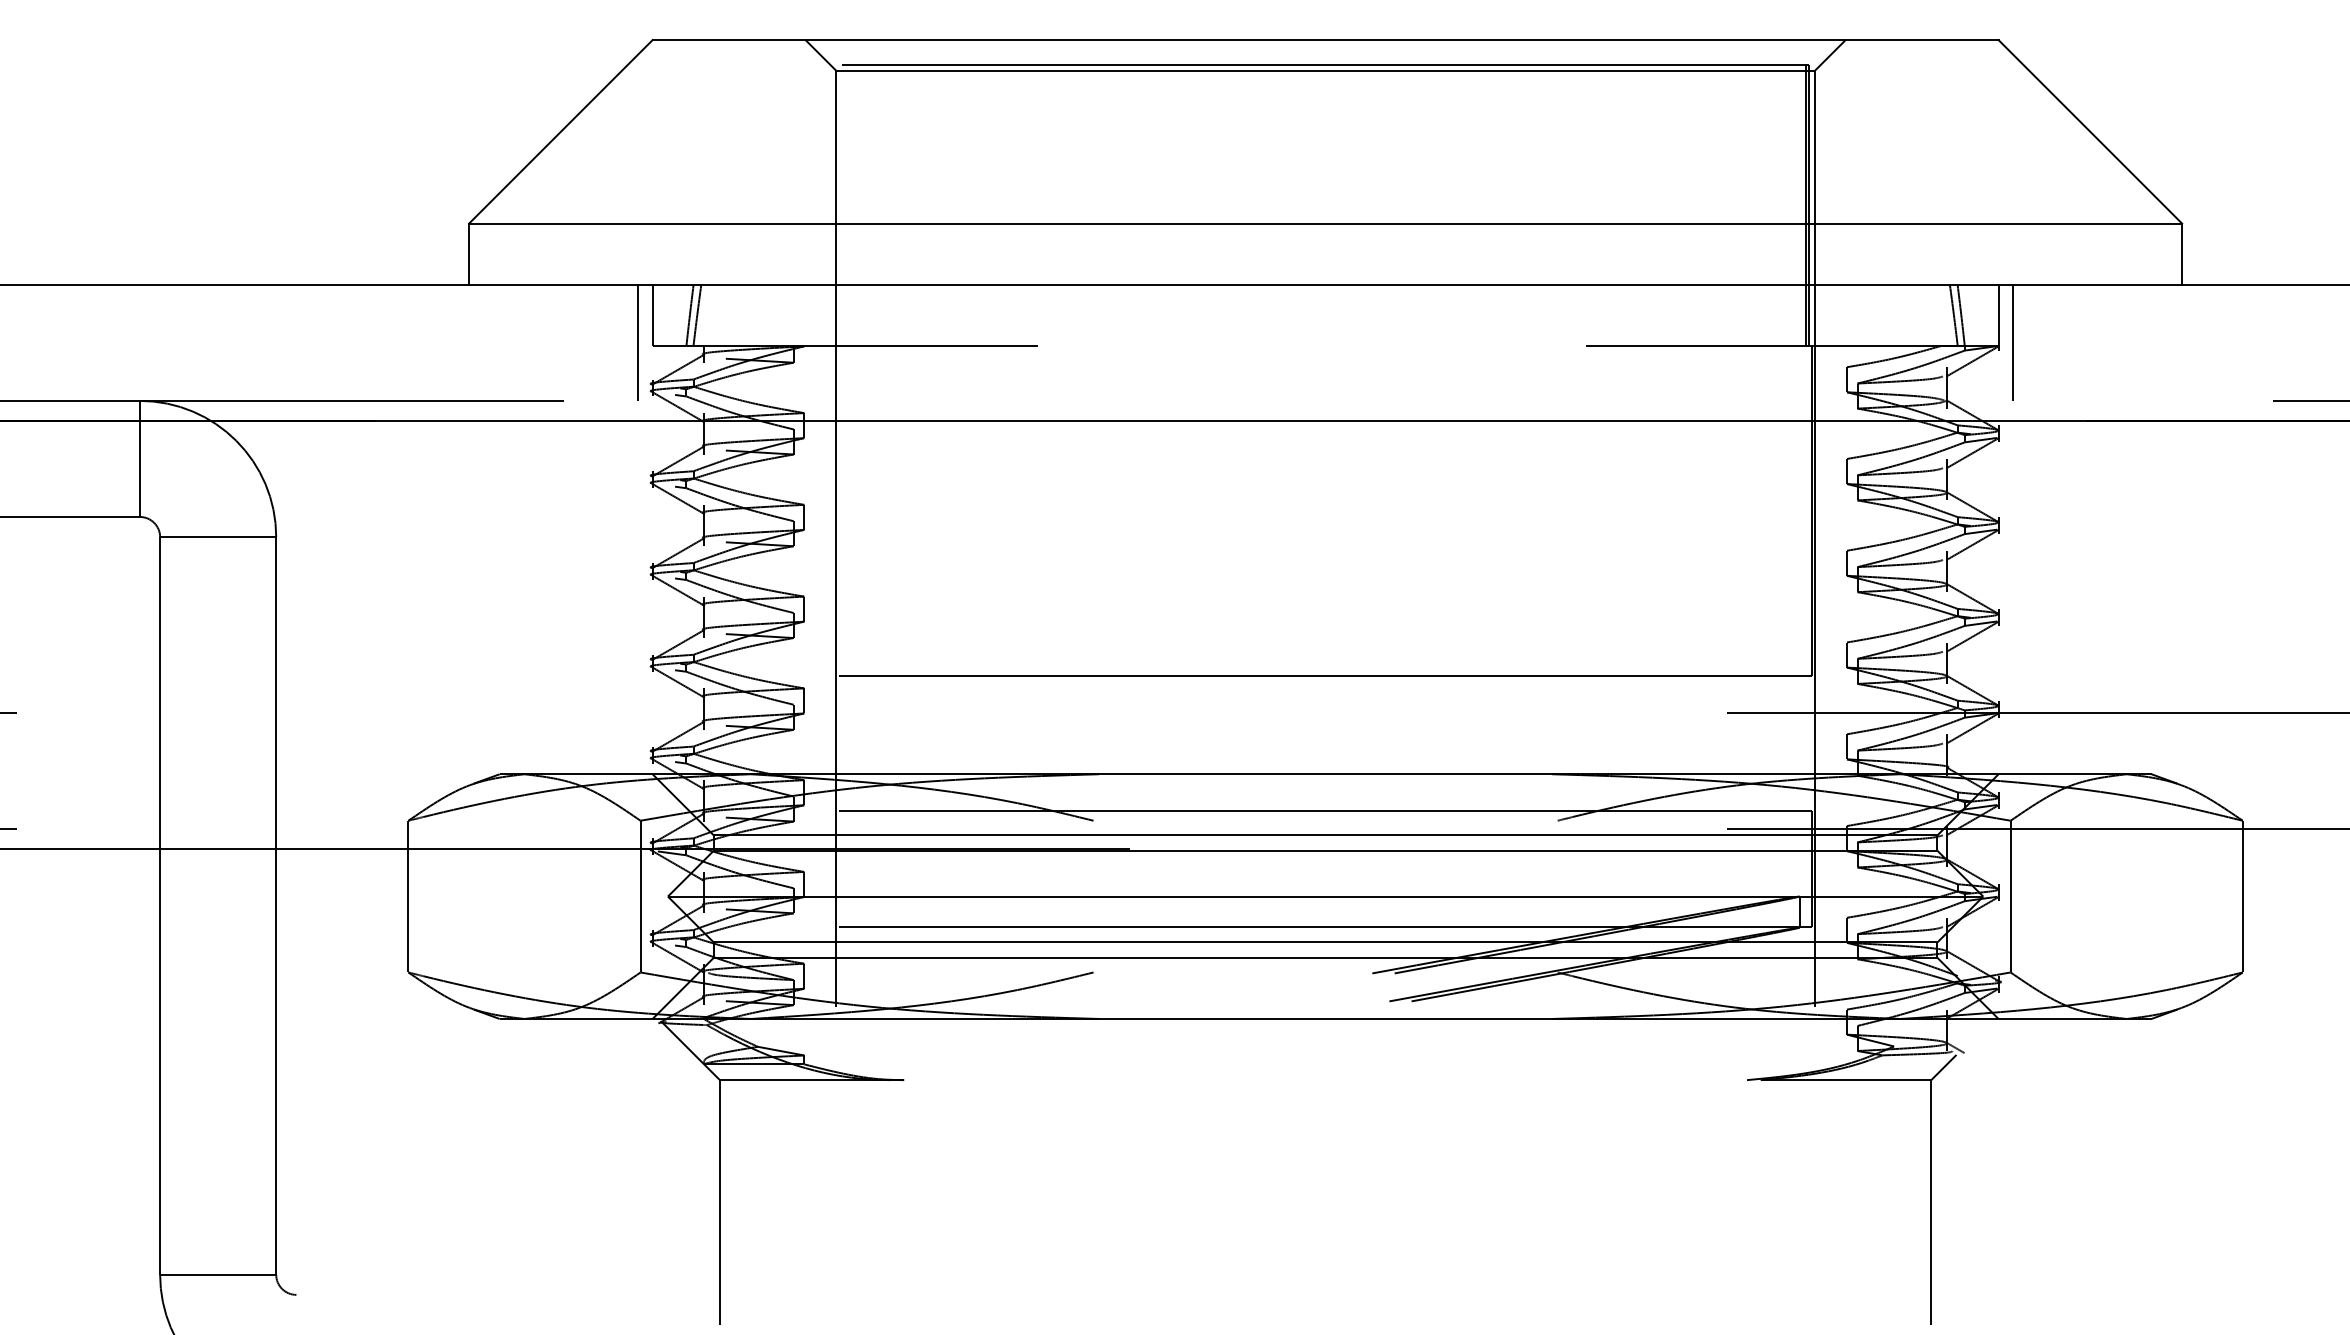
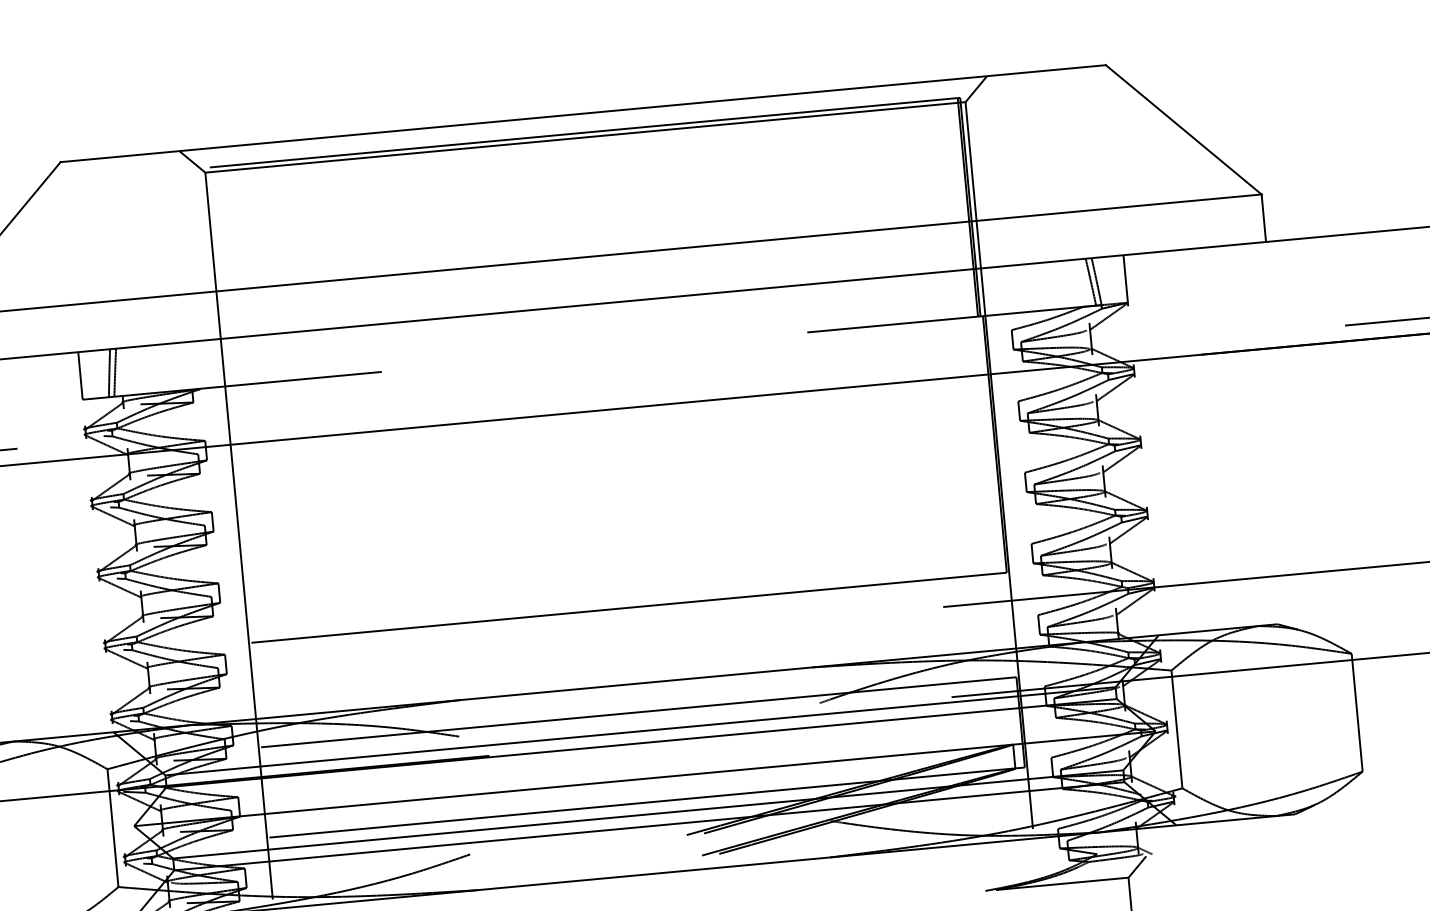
line: (637, 342) -> (70, 398), removed
line: (2013, 342) -> (1139, 298), removed

